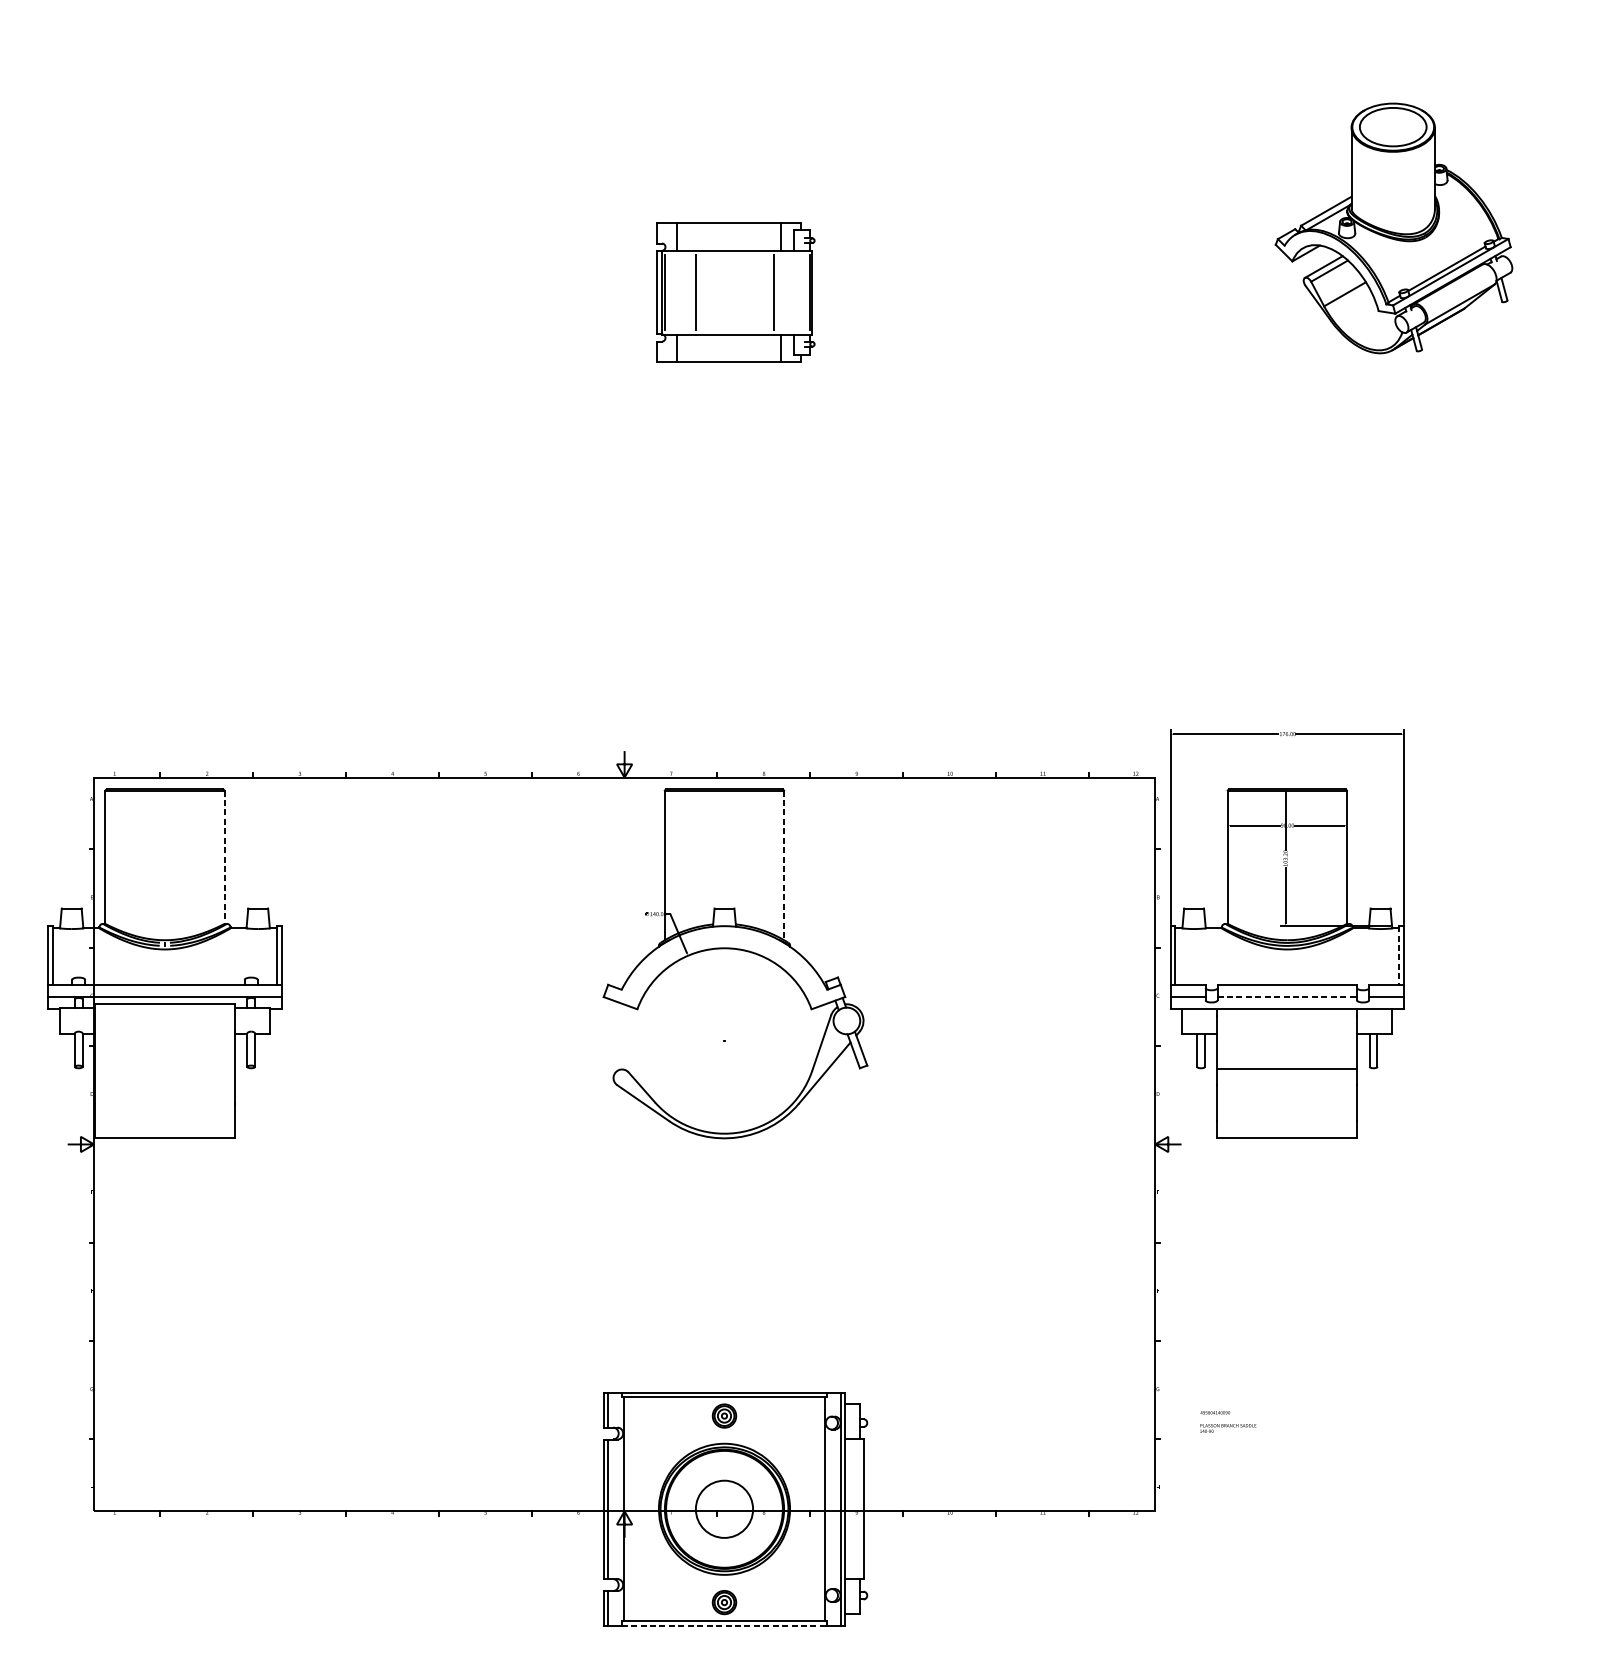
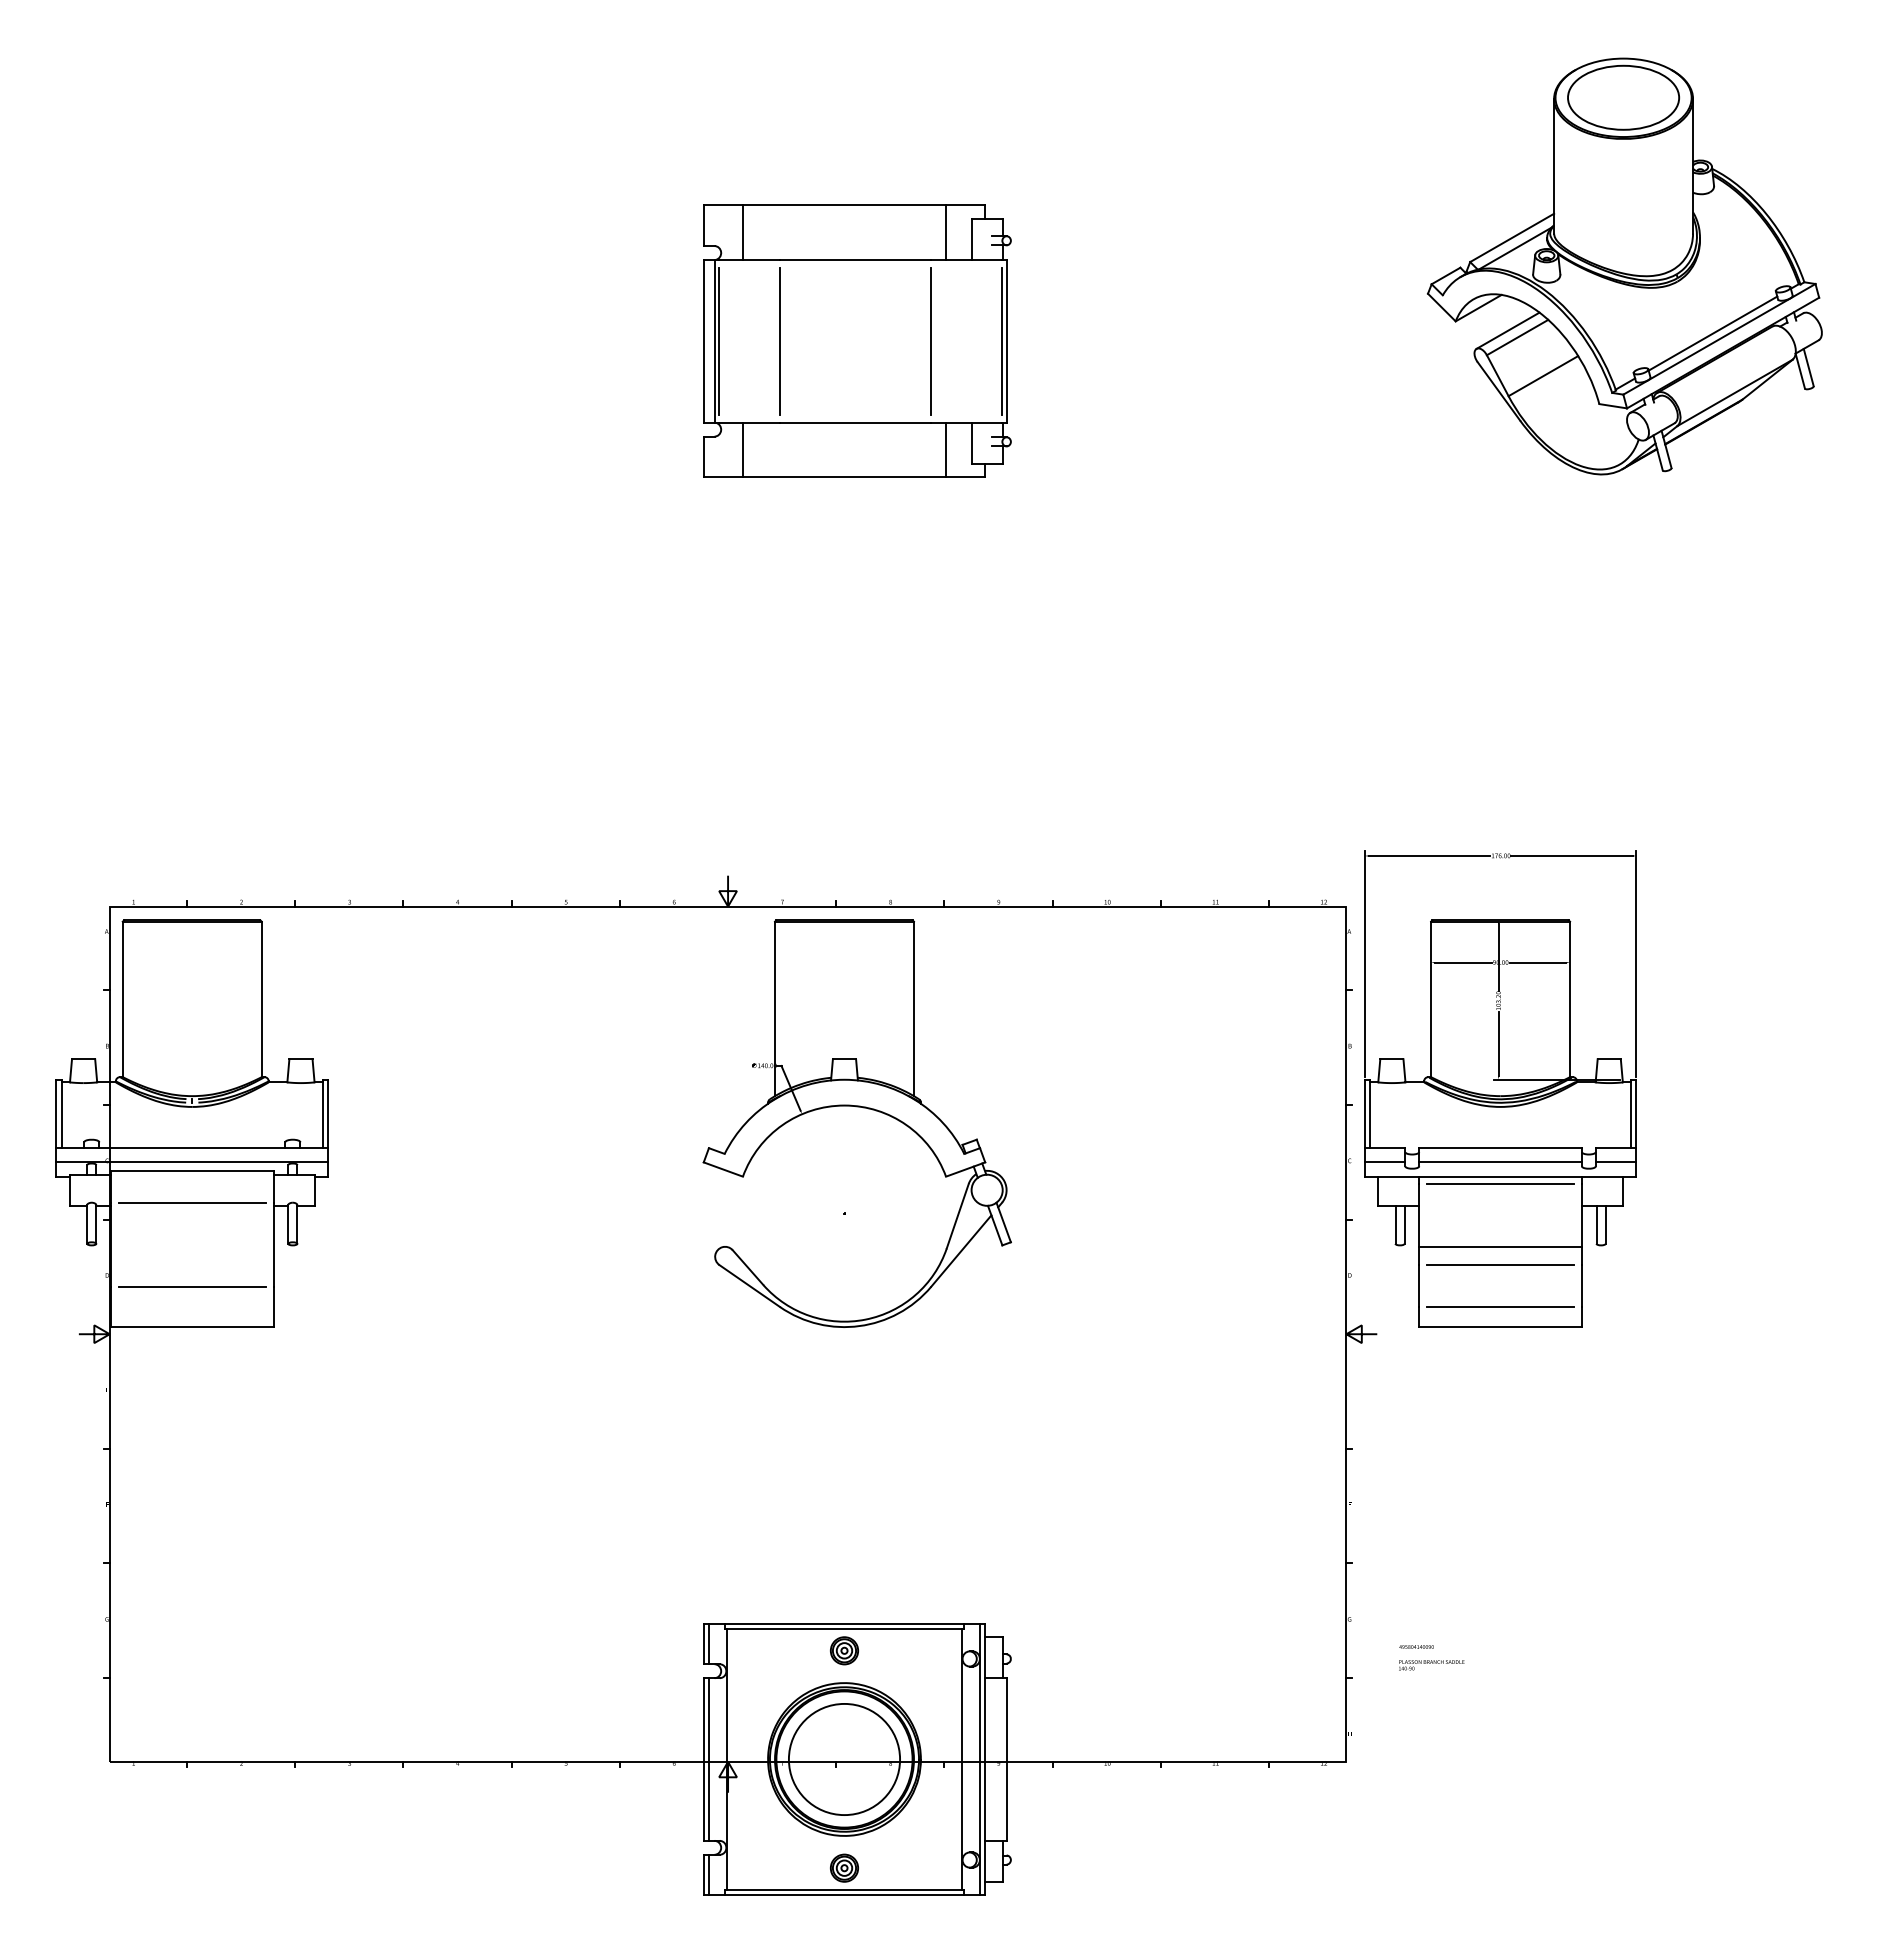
part: (1393, 228) -> (1624, 266), size x1.43
part: (735, 291) -> (857, 340), size x1.67
line: (224, 857) -> (261, 999), dashed -> solid
line: (783, 865) -> (913, 1009), dashed -> solid
line: (1398, 955) -> (1630, 1114), dashed -> solid
line: (1288, 997) -> (1501, 1162), dashed -> solid
line: (1287, 1016) -> (1500, 1184), added
line: (164, 1031) -> (191, 1202), added
line: (1287, 1085) -> (1500, 1265), added
line: (164, 1103) -> (191, 1286), added
line: (1287, 1120) -> (1500, 1306), added
circle: (724, 1509) -> (844, 1759), size x1.67
line: (724, 1625) -> (844, 1895), dashed -> solid

